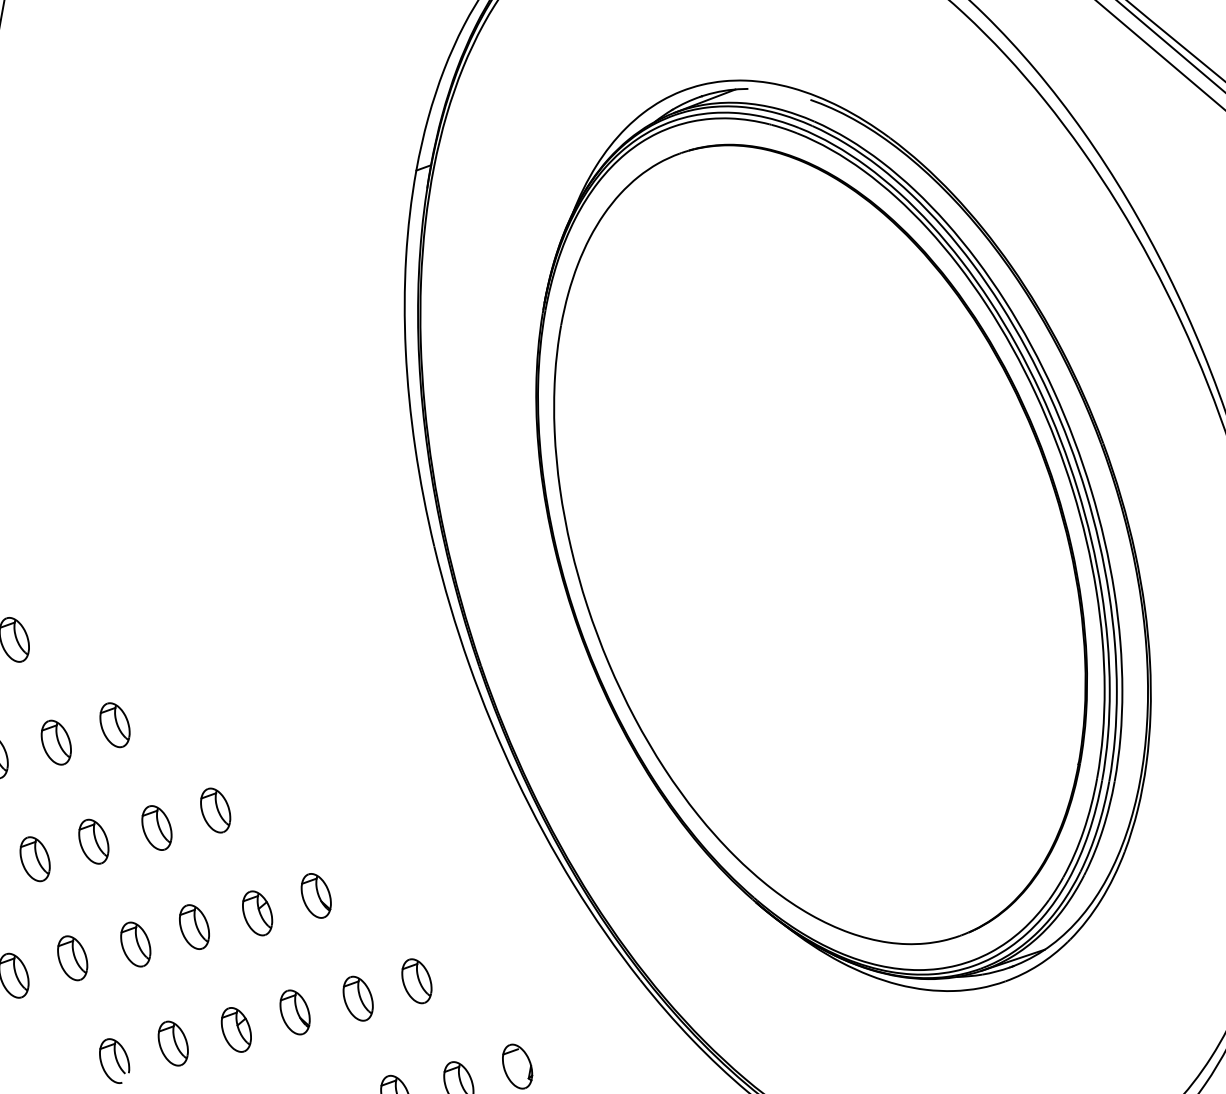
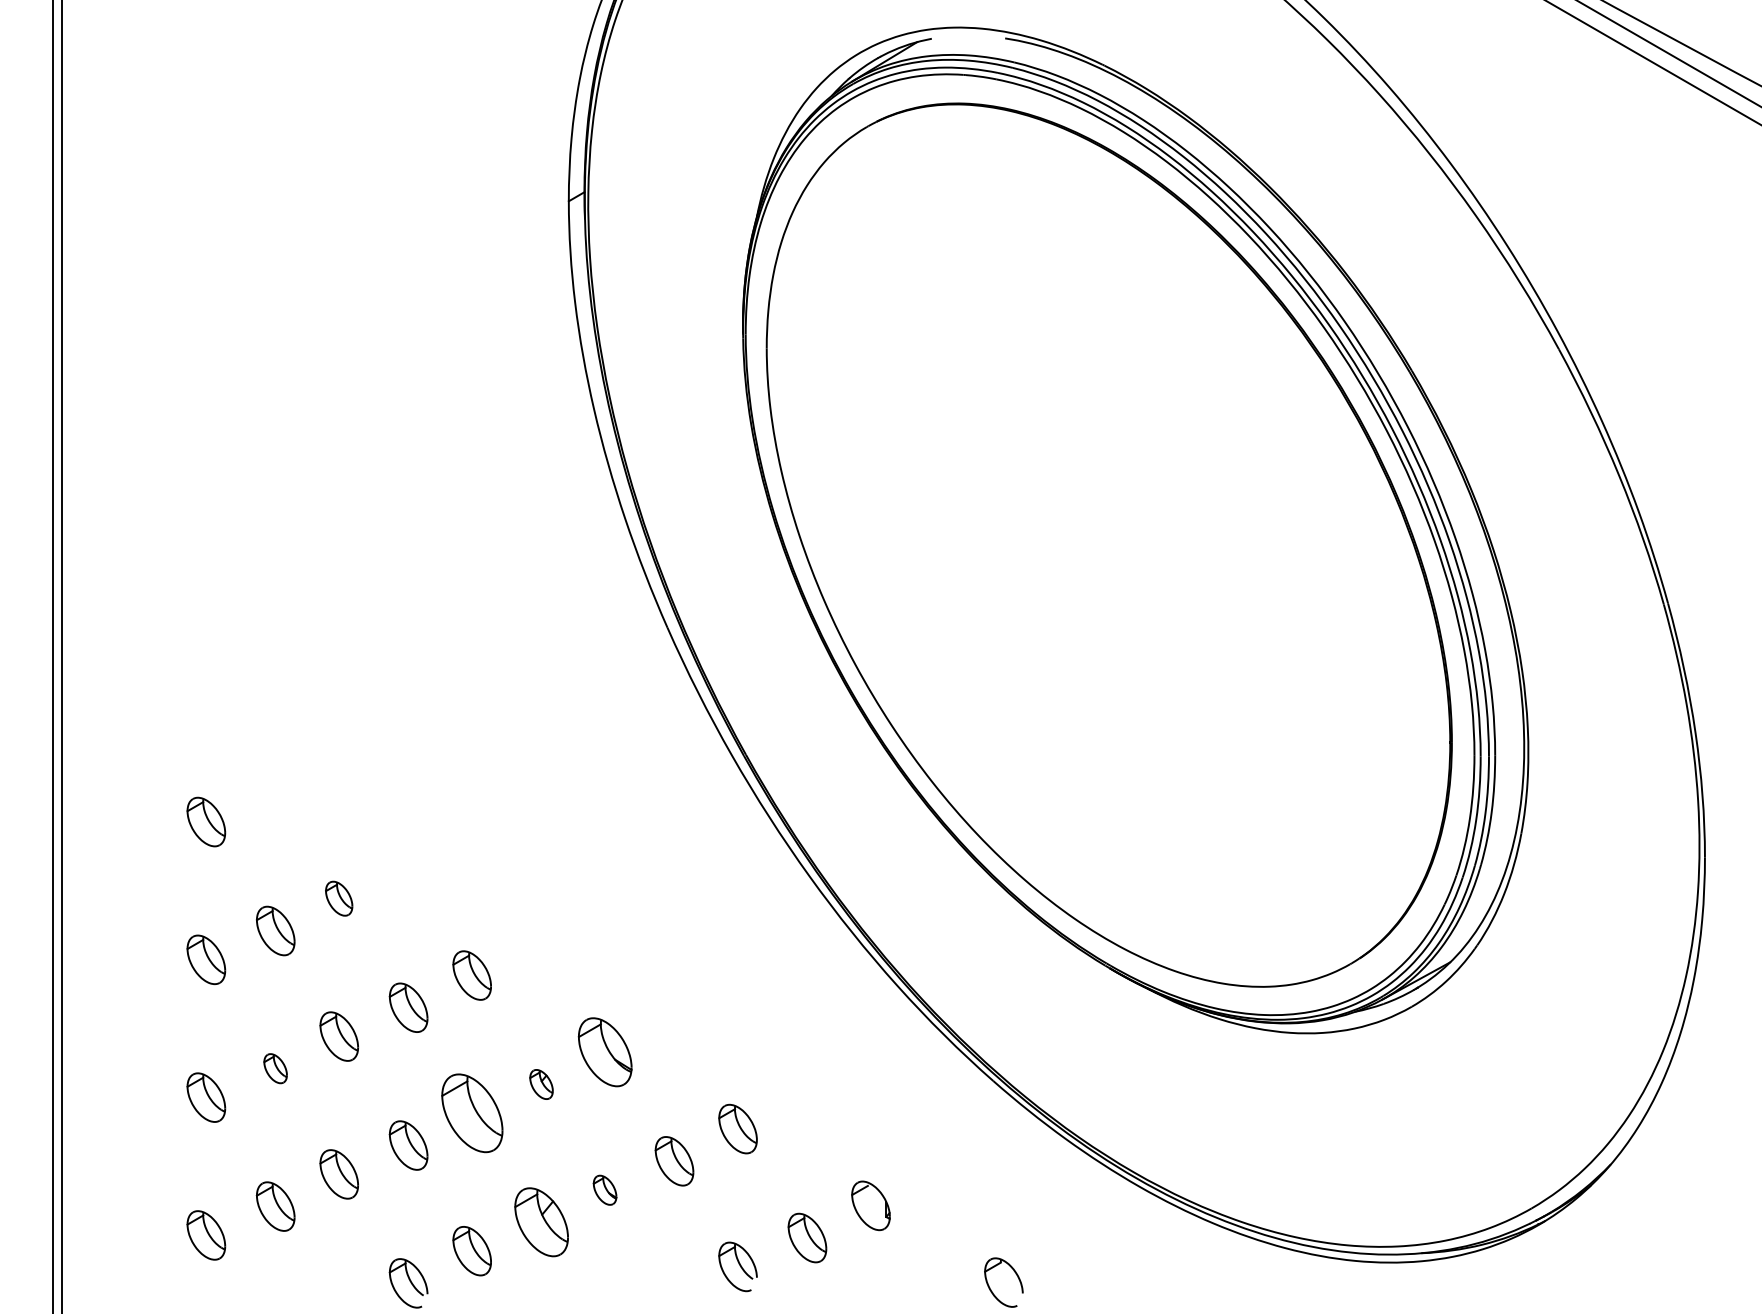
part: (114, 724) -> (338, 898), size x0.7
part: (34, 858) -> (275, 1068), size x0.6
part: (315, 895) -> (604, 1052), size x1.4
part: (257, 913) -> (541, 1084), size x0.6
part: (193, 927) -> (471, 1113), size x1.6
part: (294, 1012) -> (604, 1190), size x0.6
part: (236, 1030) -> (541, 1222), size x1.4

